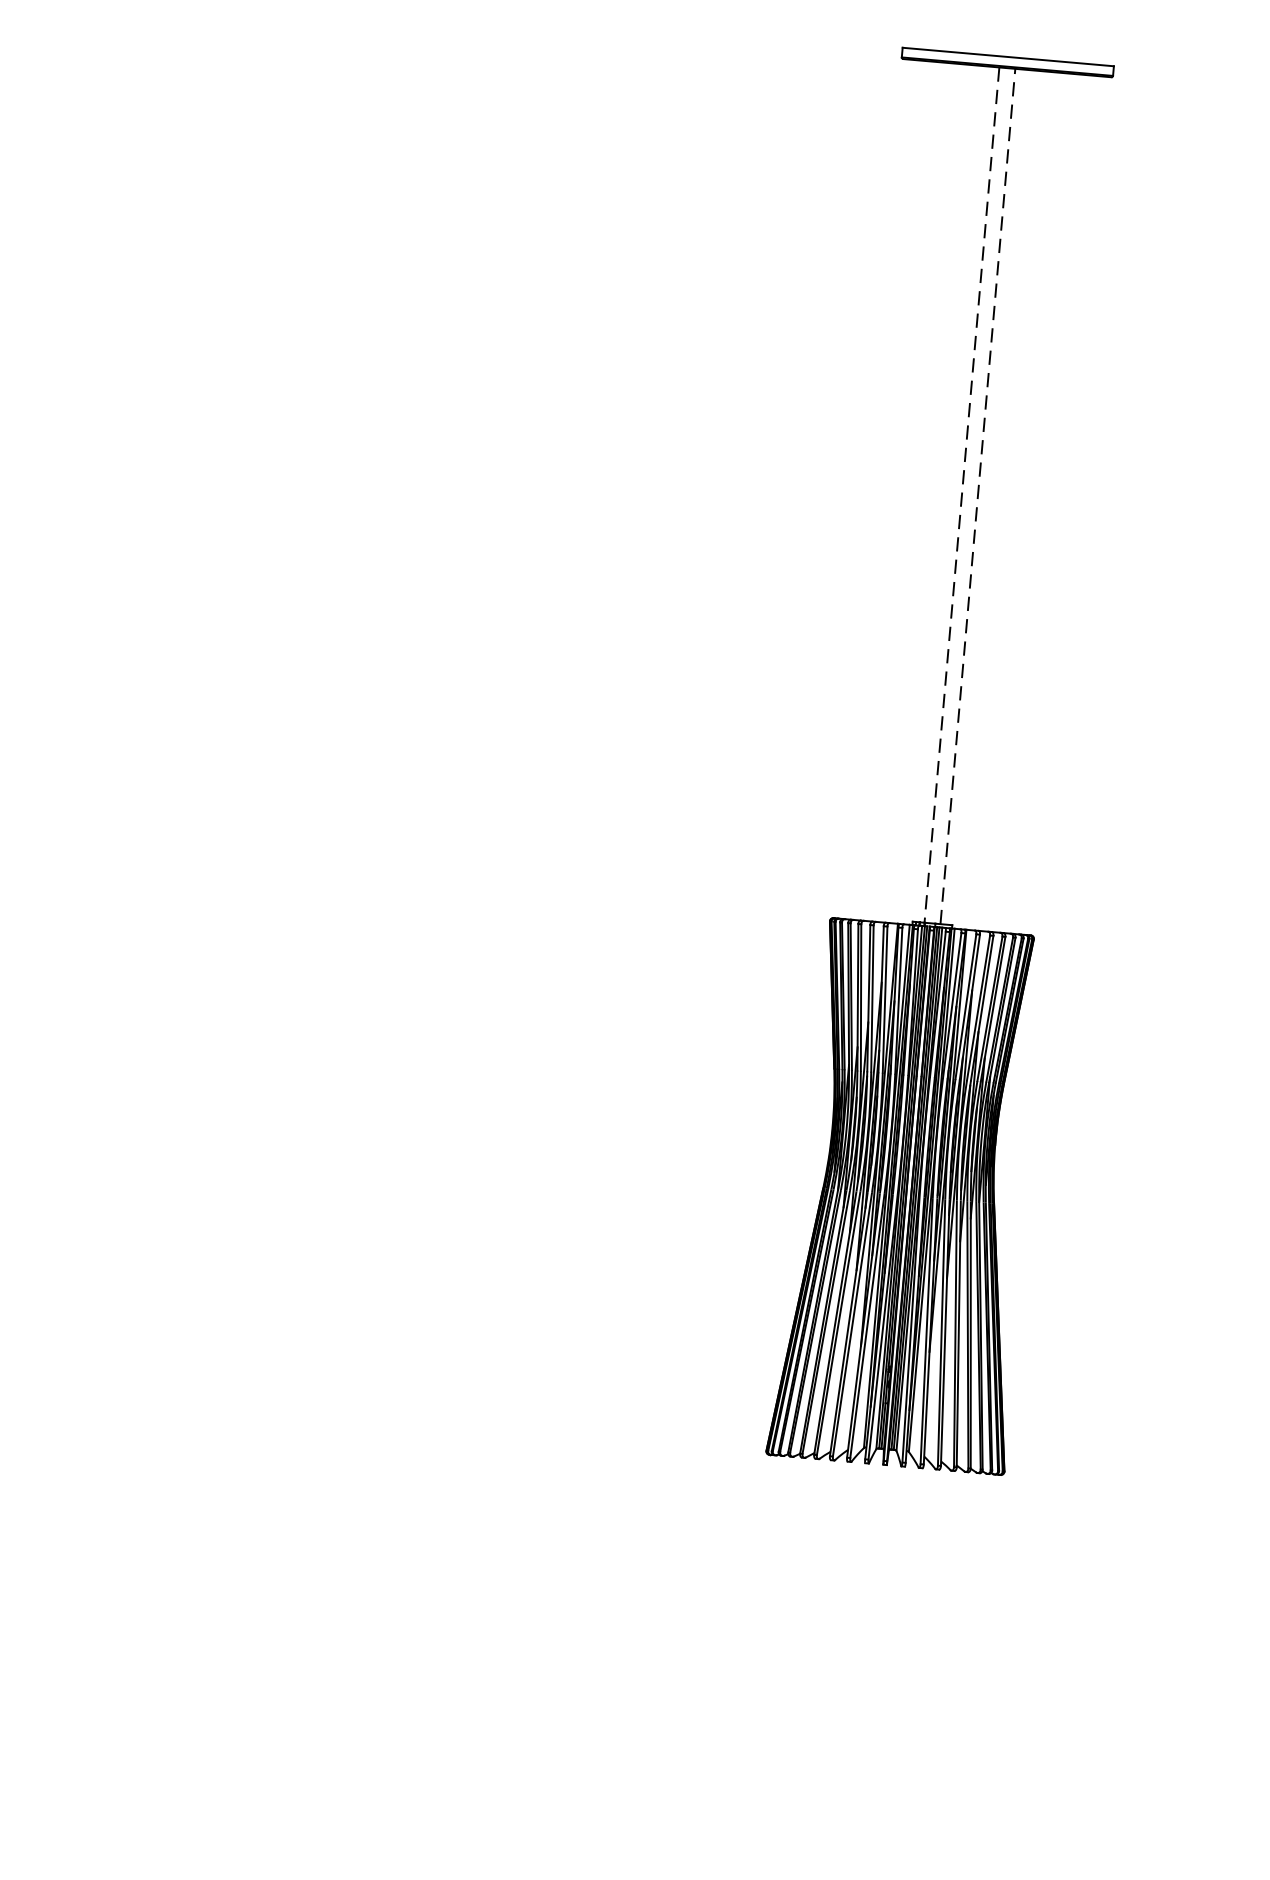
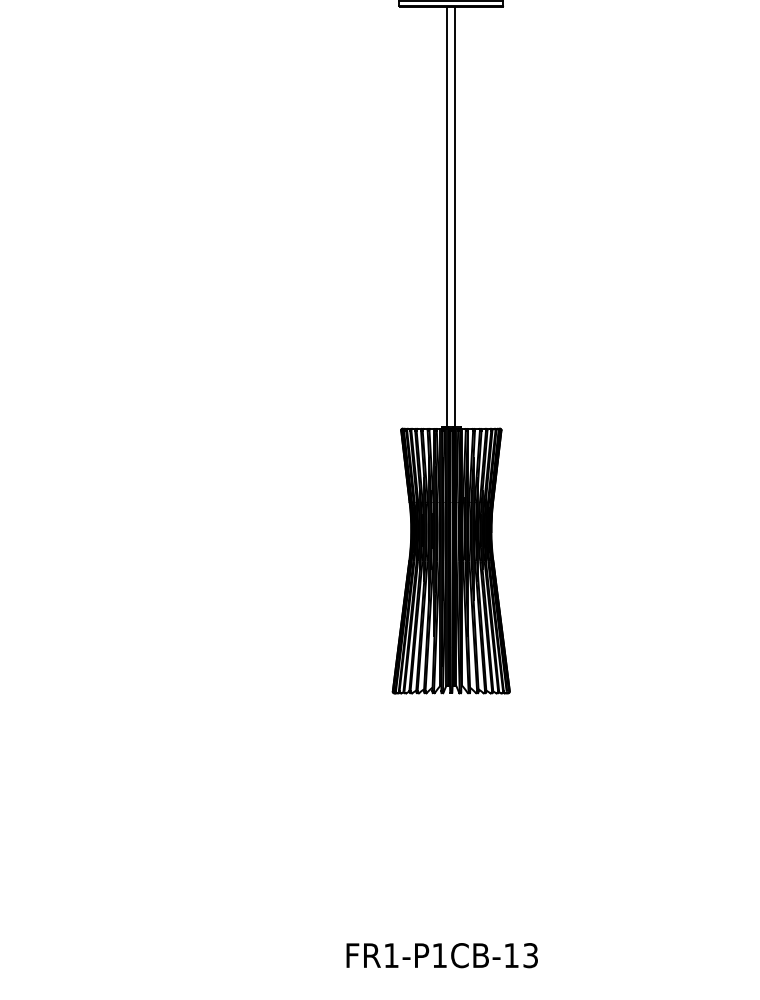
line: (978, 495) -> (455, 216), dashed -> solid
line: (962, 496) -> (447, 217), dashed -> solid

